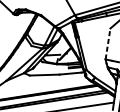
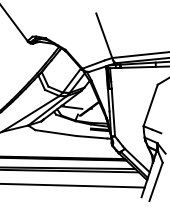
line: (107, 43) -> (150, 105), dashed -> solid

